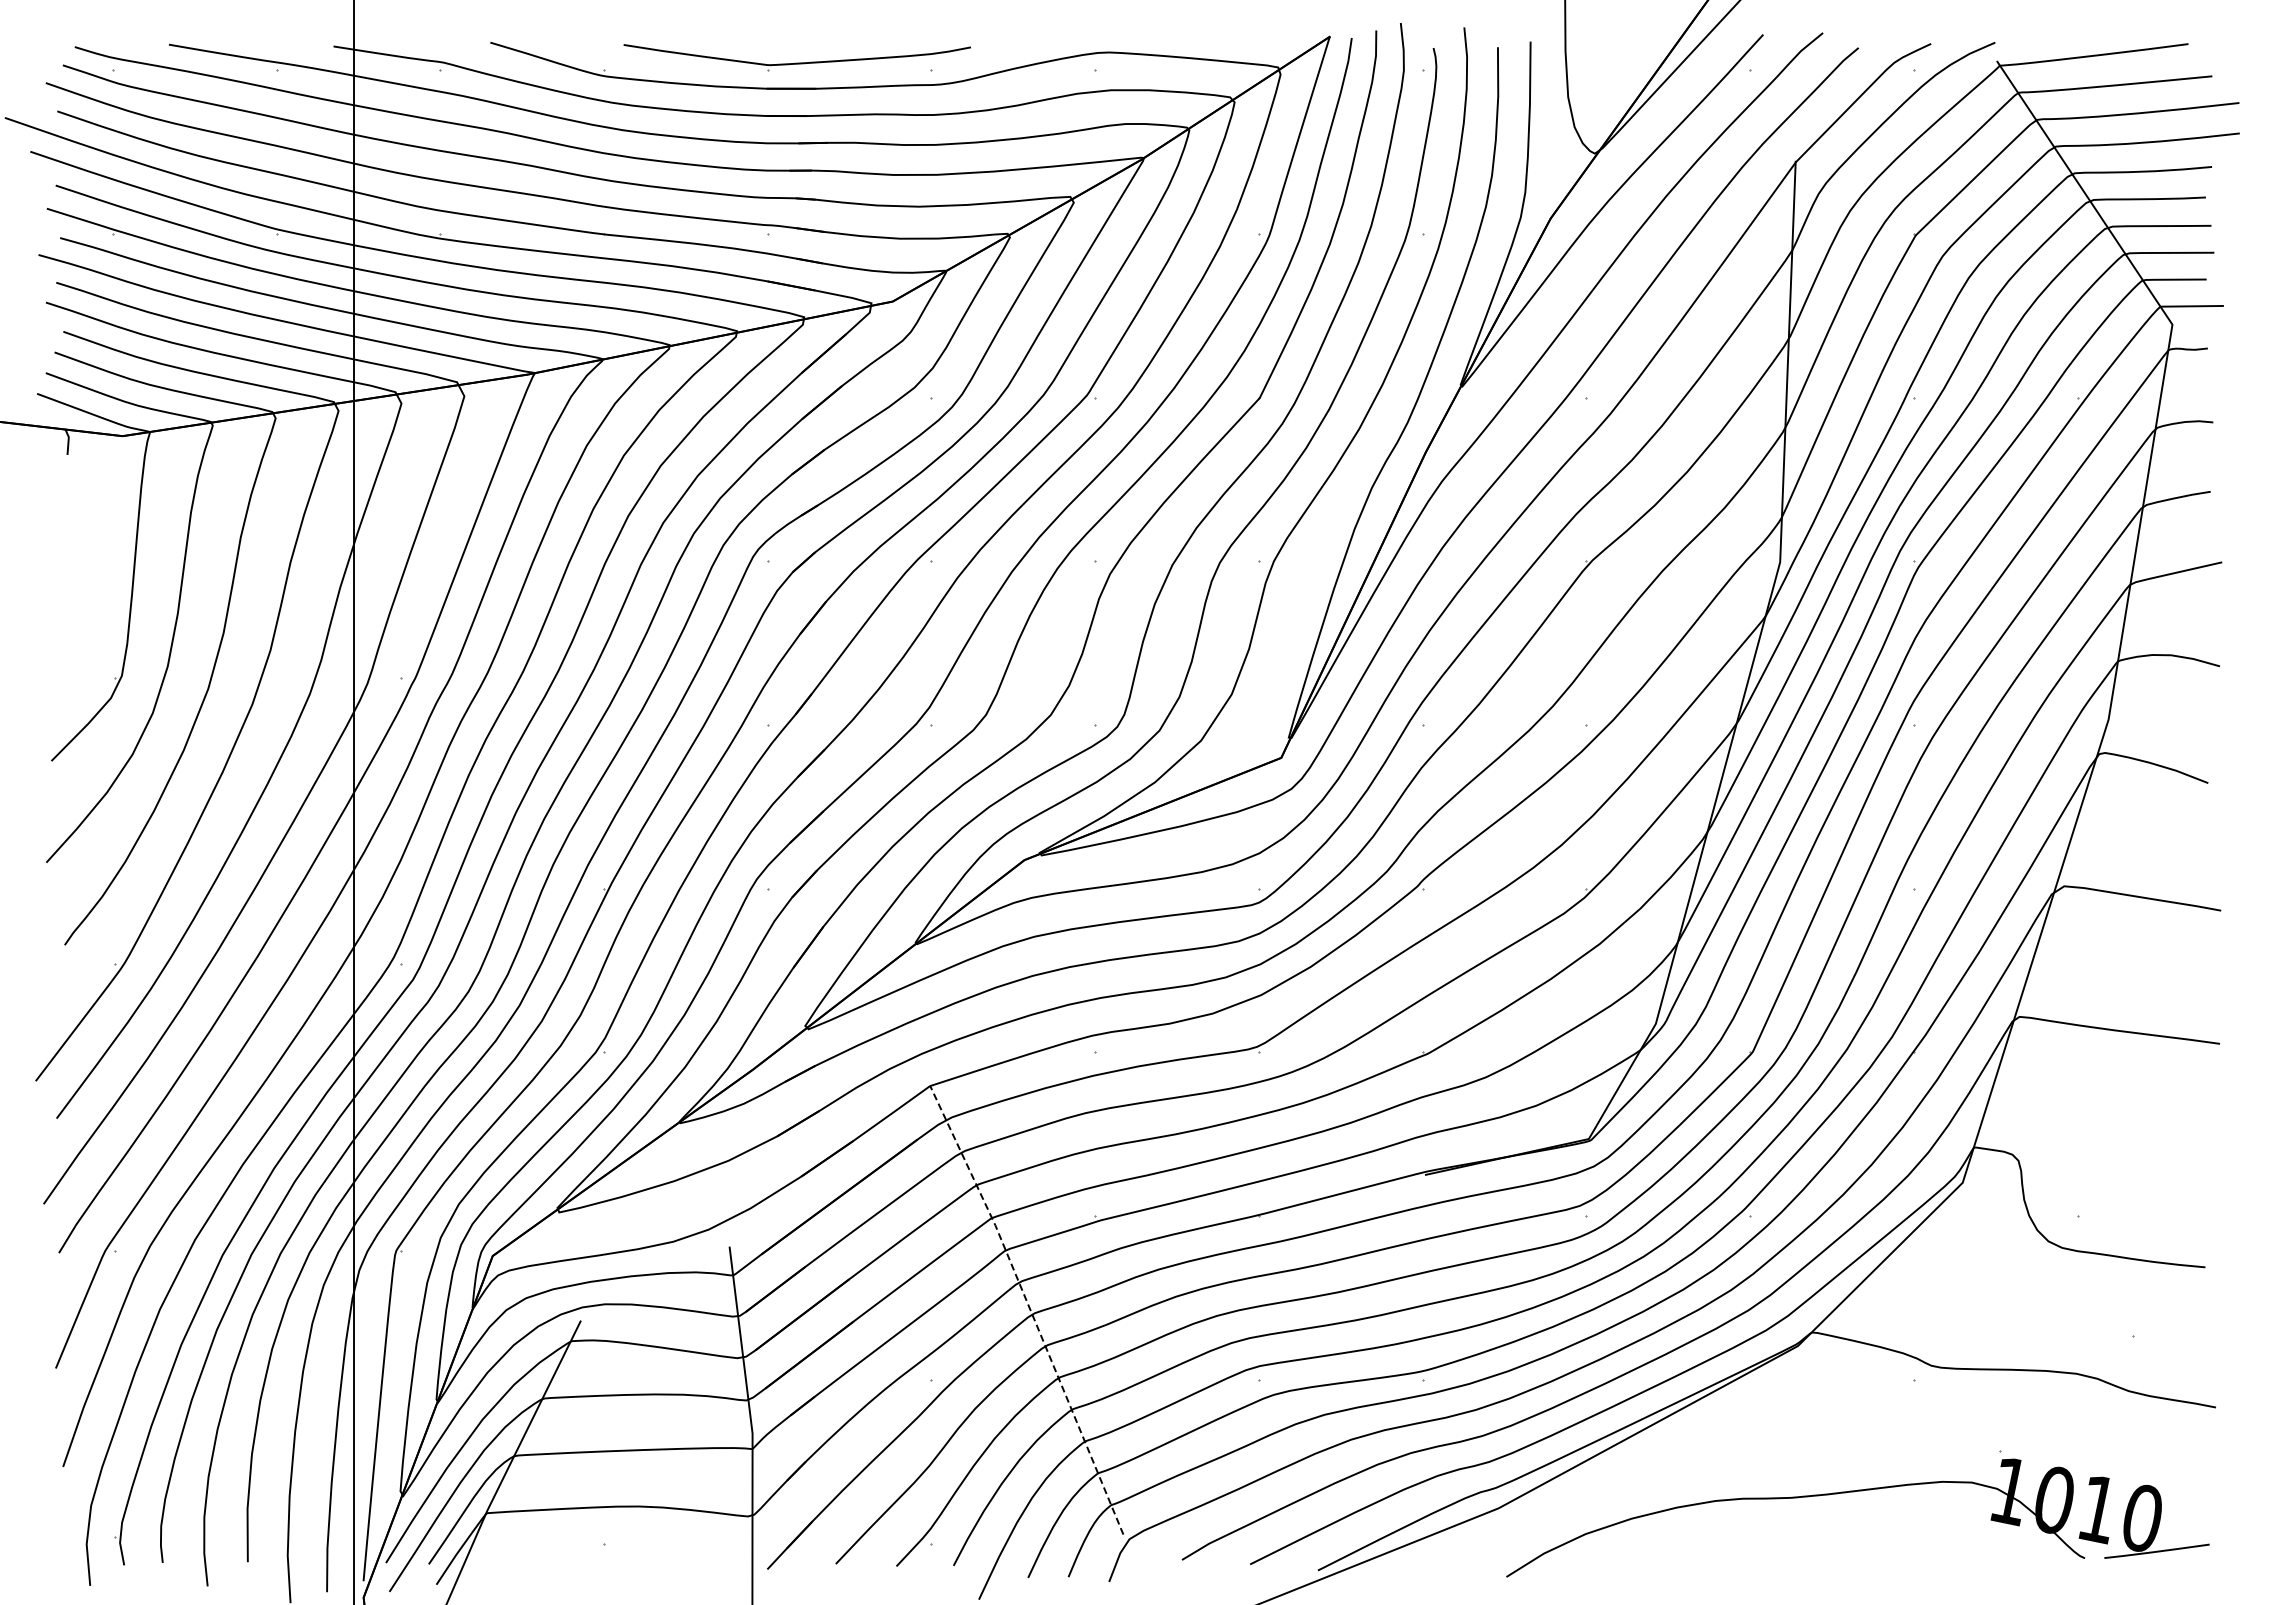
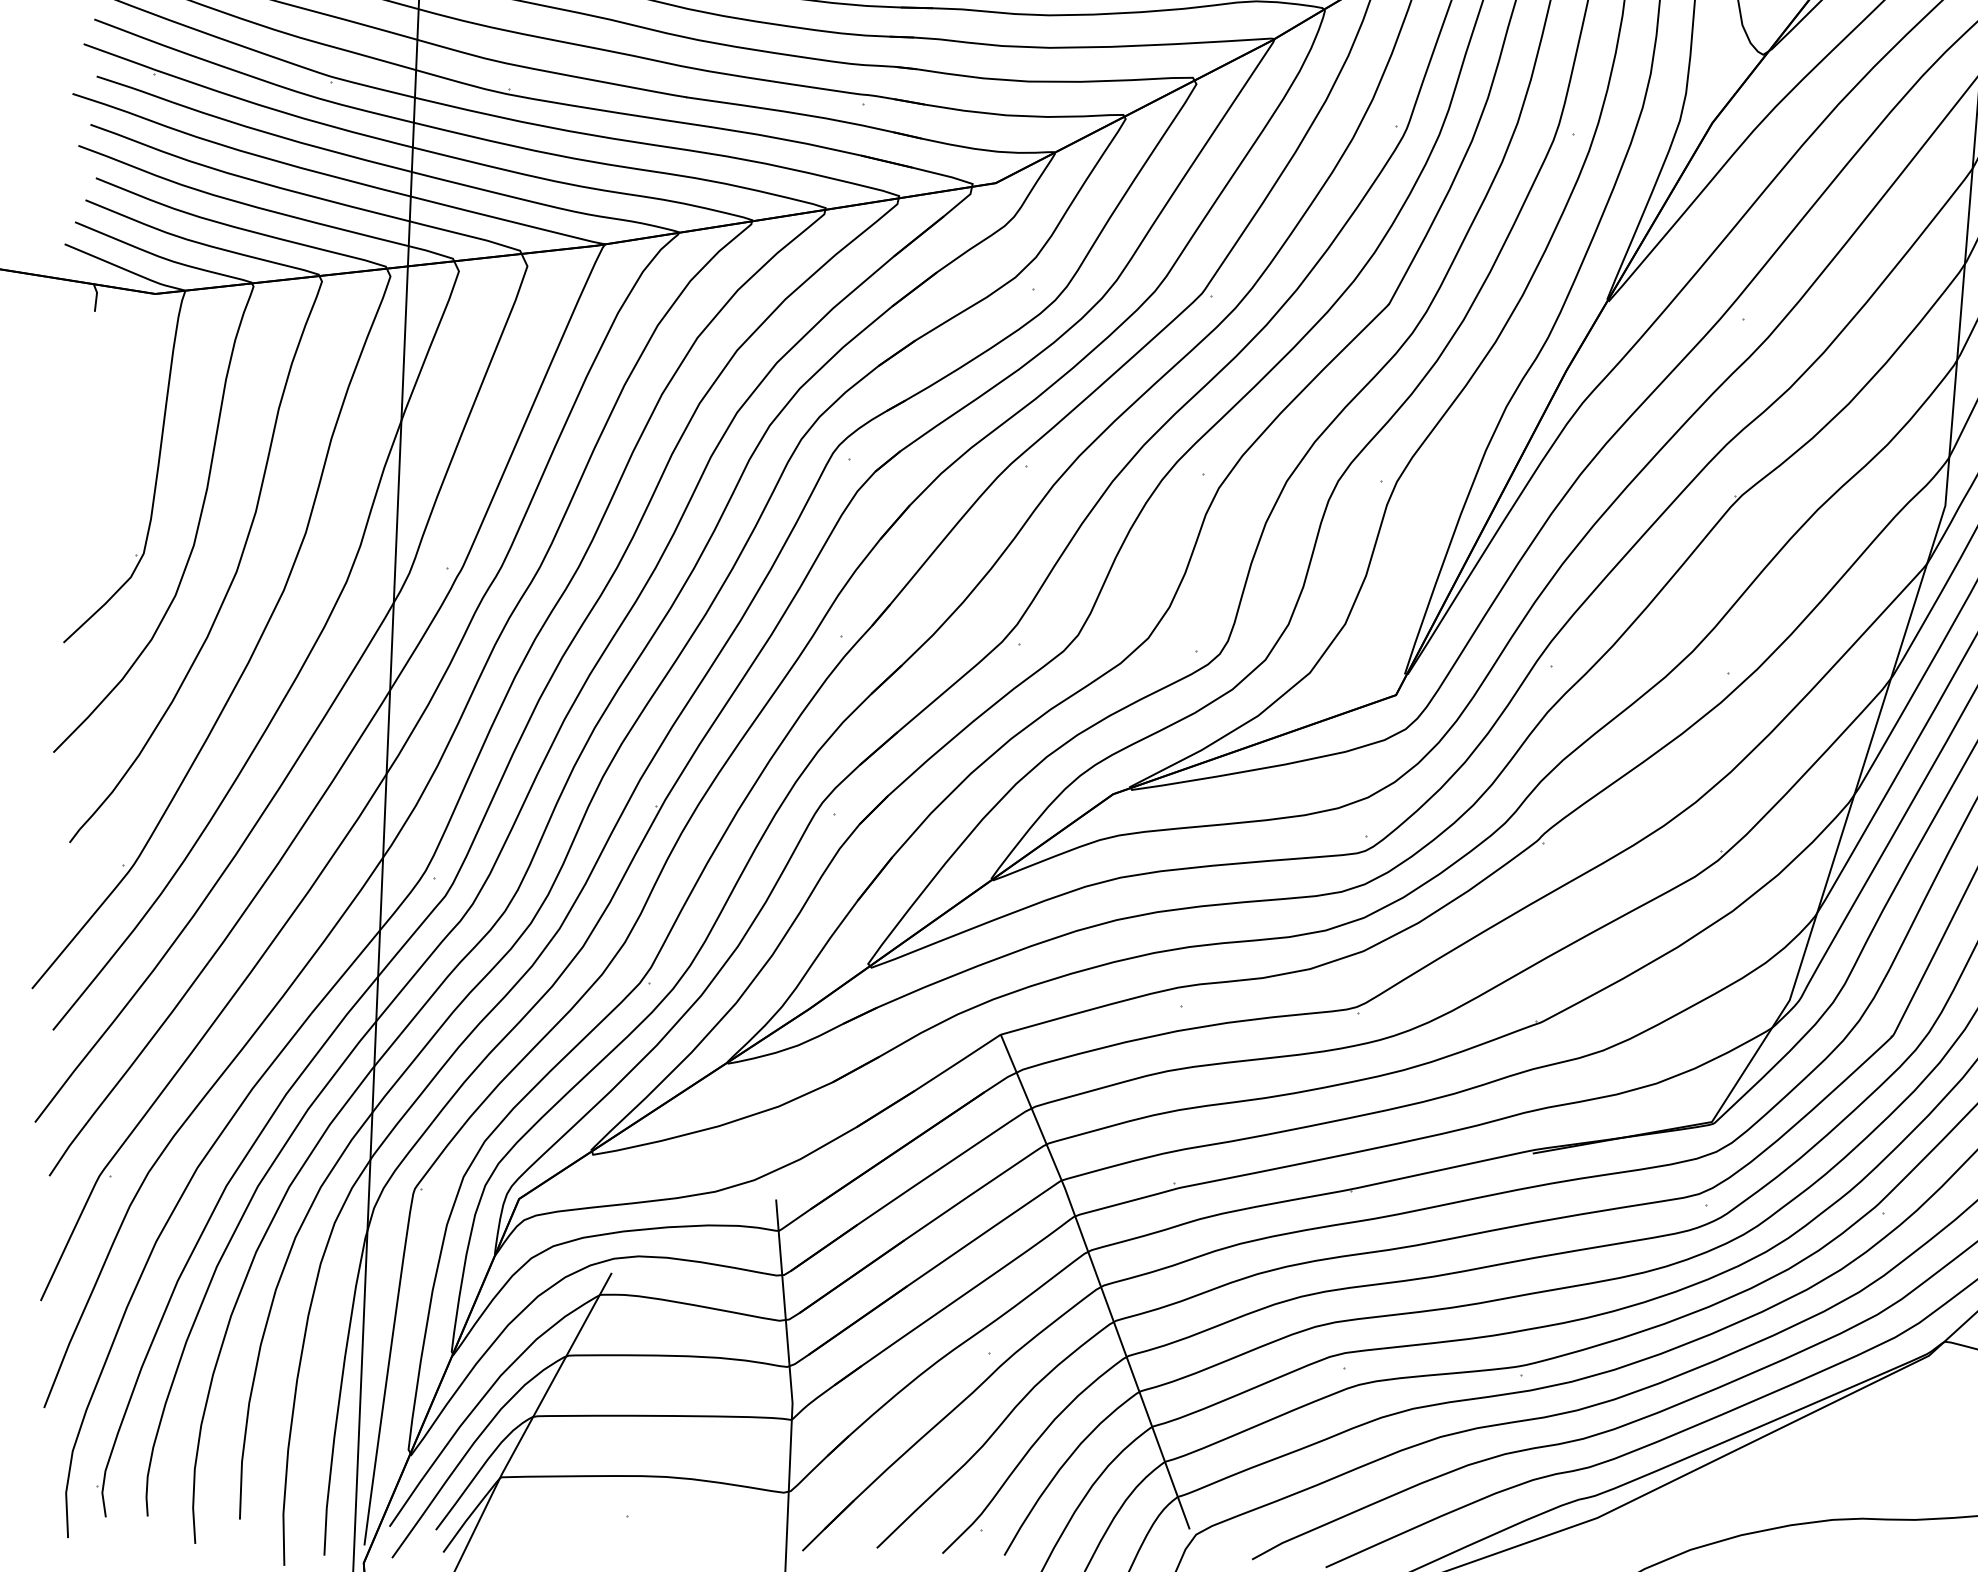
line: (1029, 1308) -> (1098, 1280), dashed -> solid

